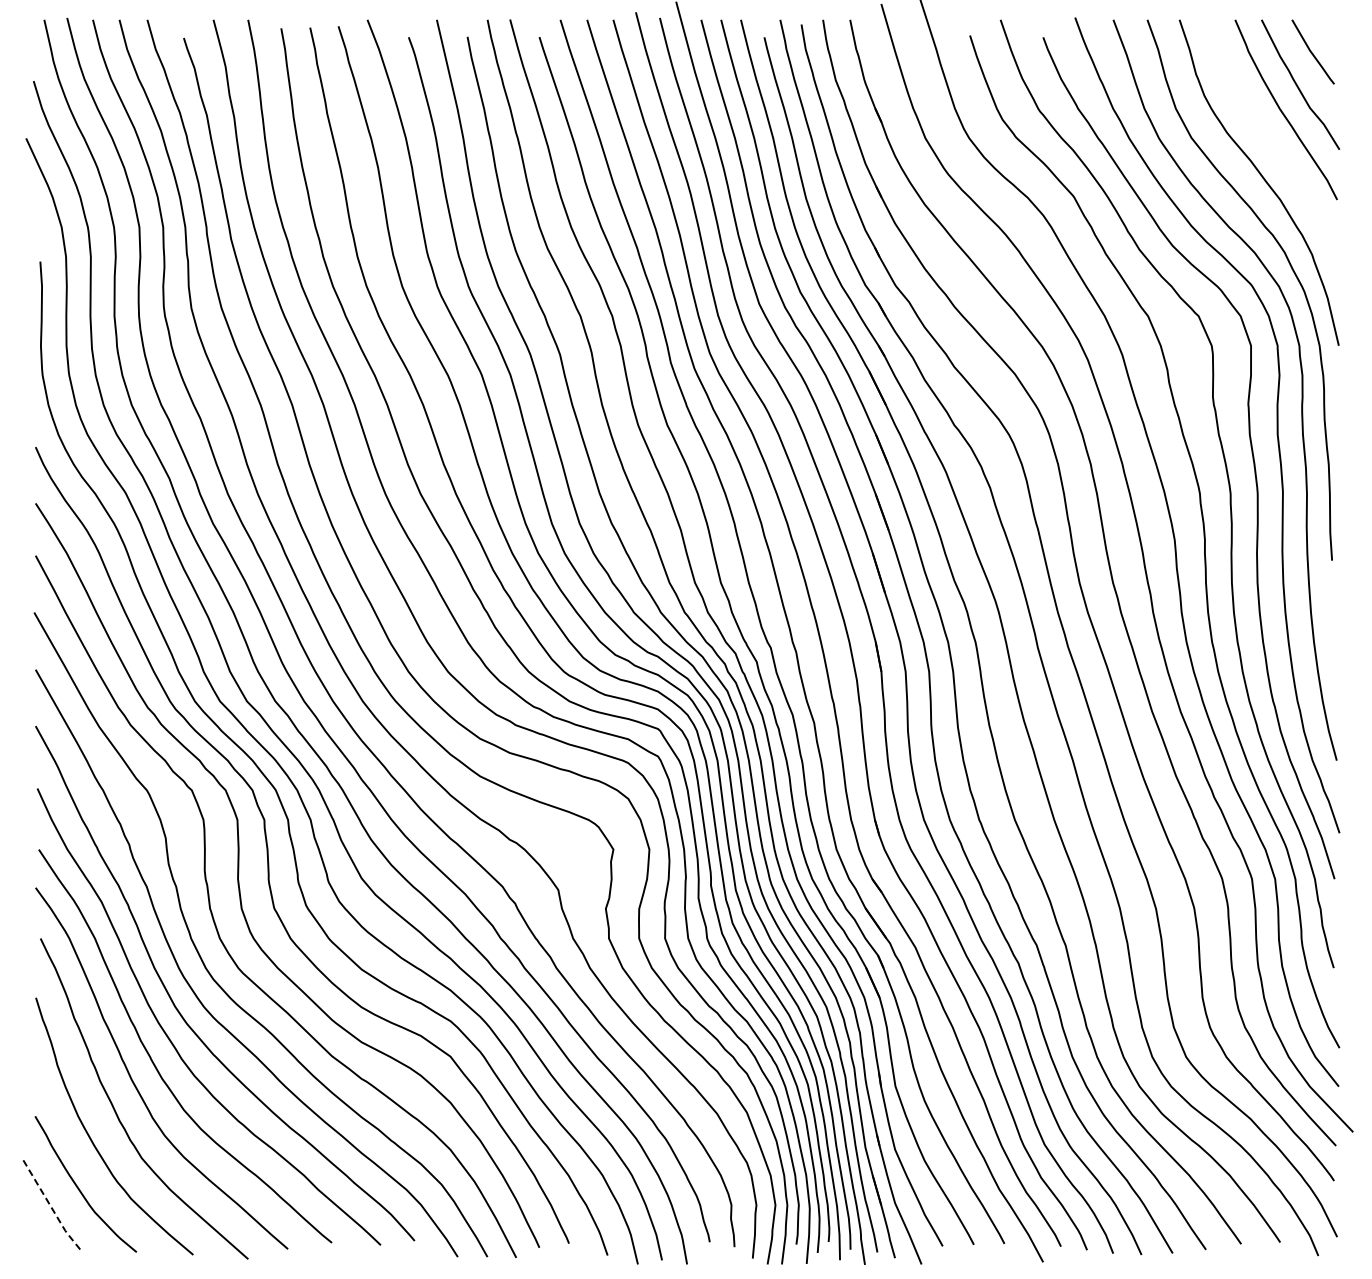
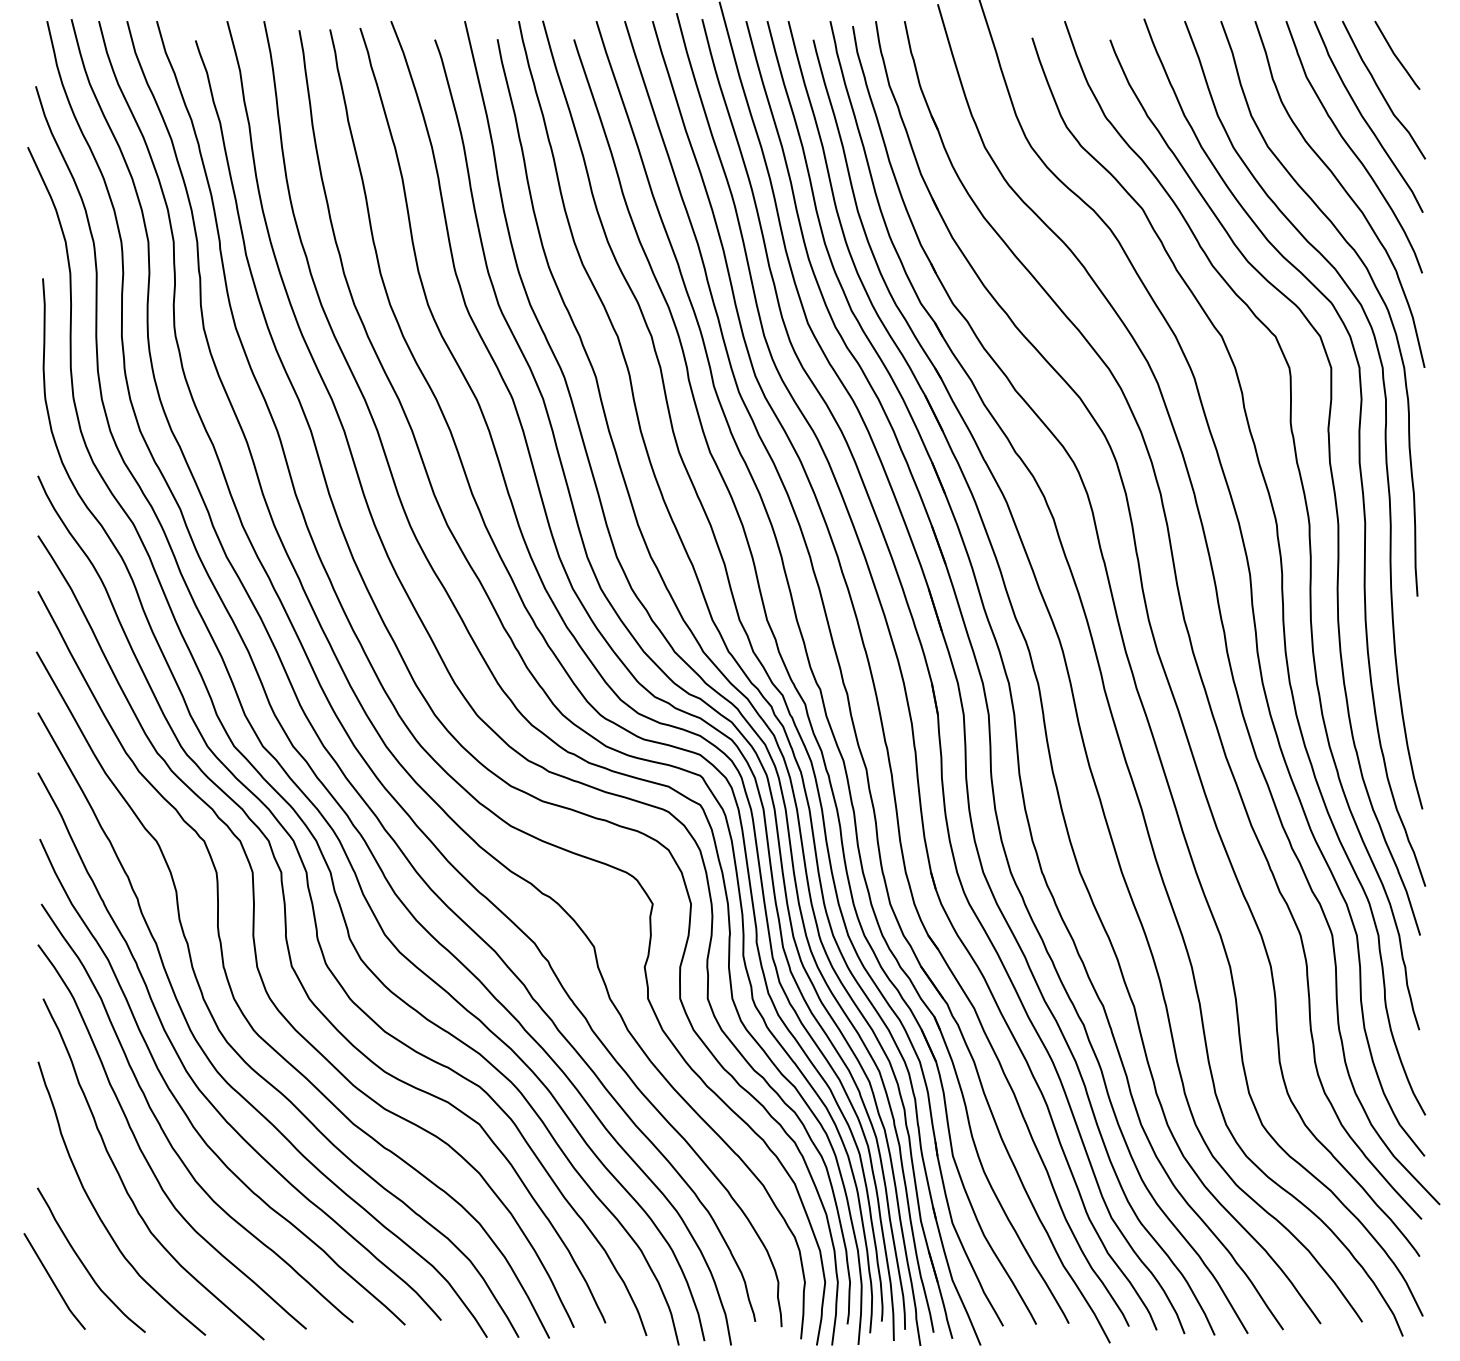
curve: (1270, 139) -> (1351, 148), added
line: (50, 1206) -> (53, 1283), dashed -> solid

